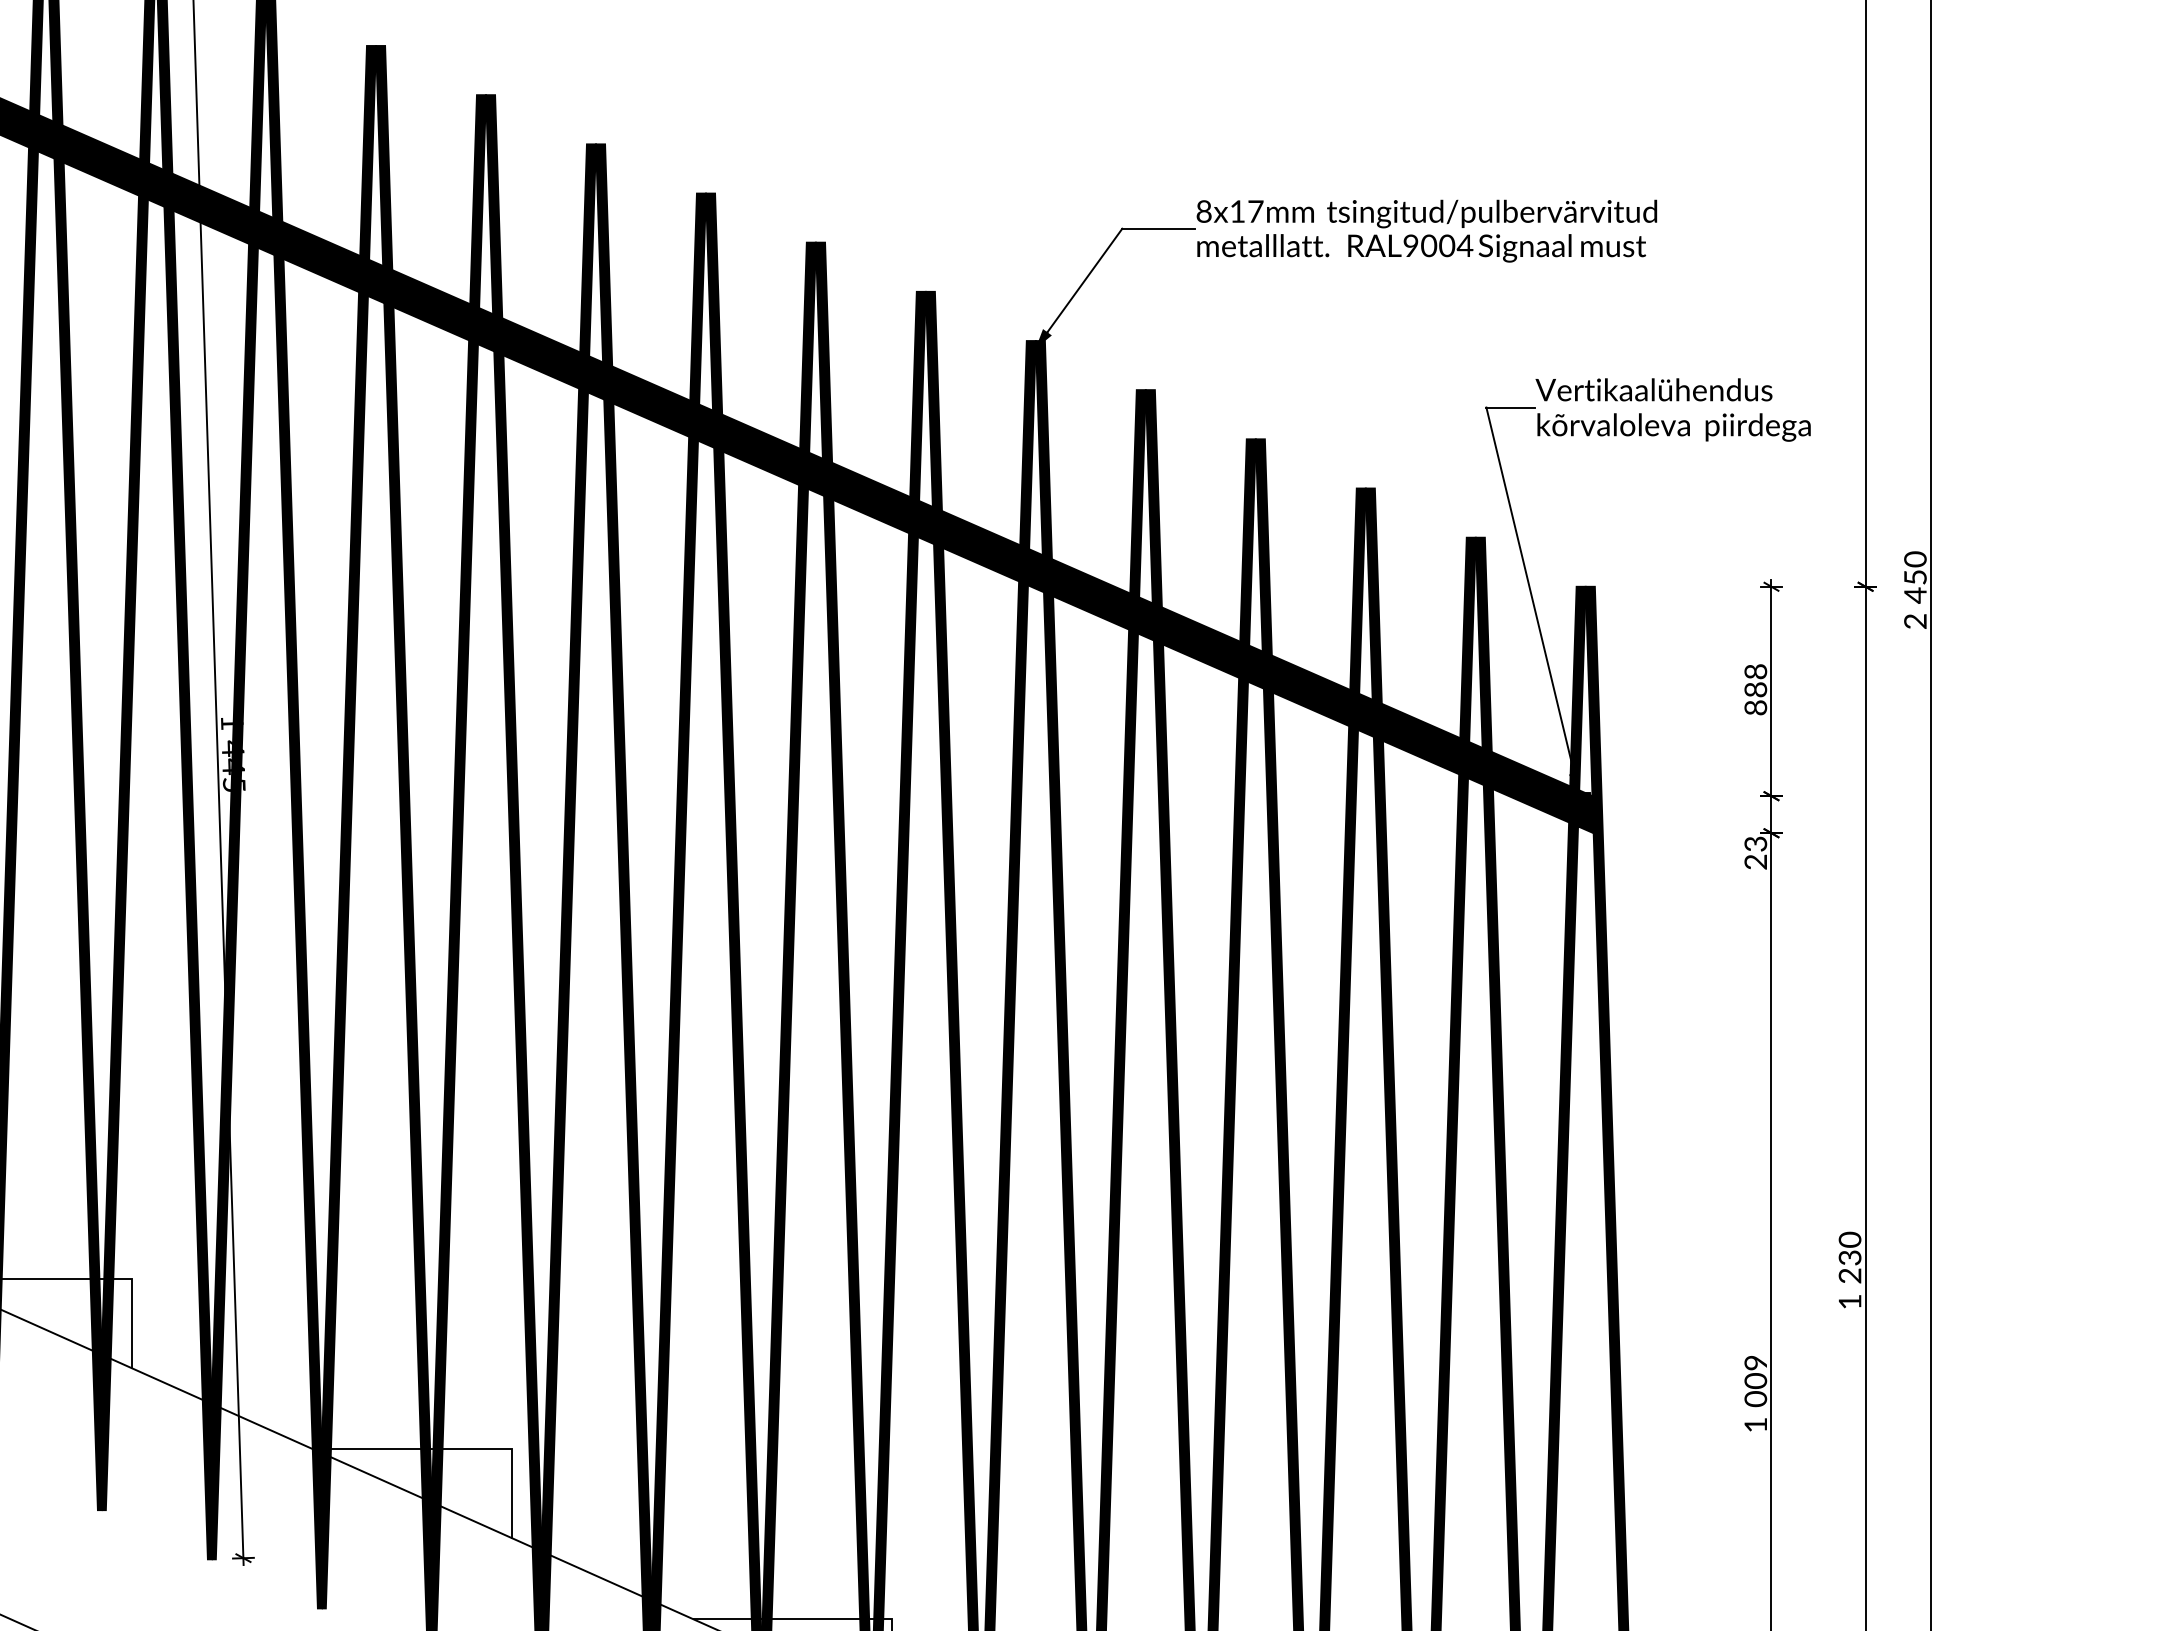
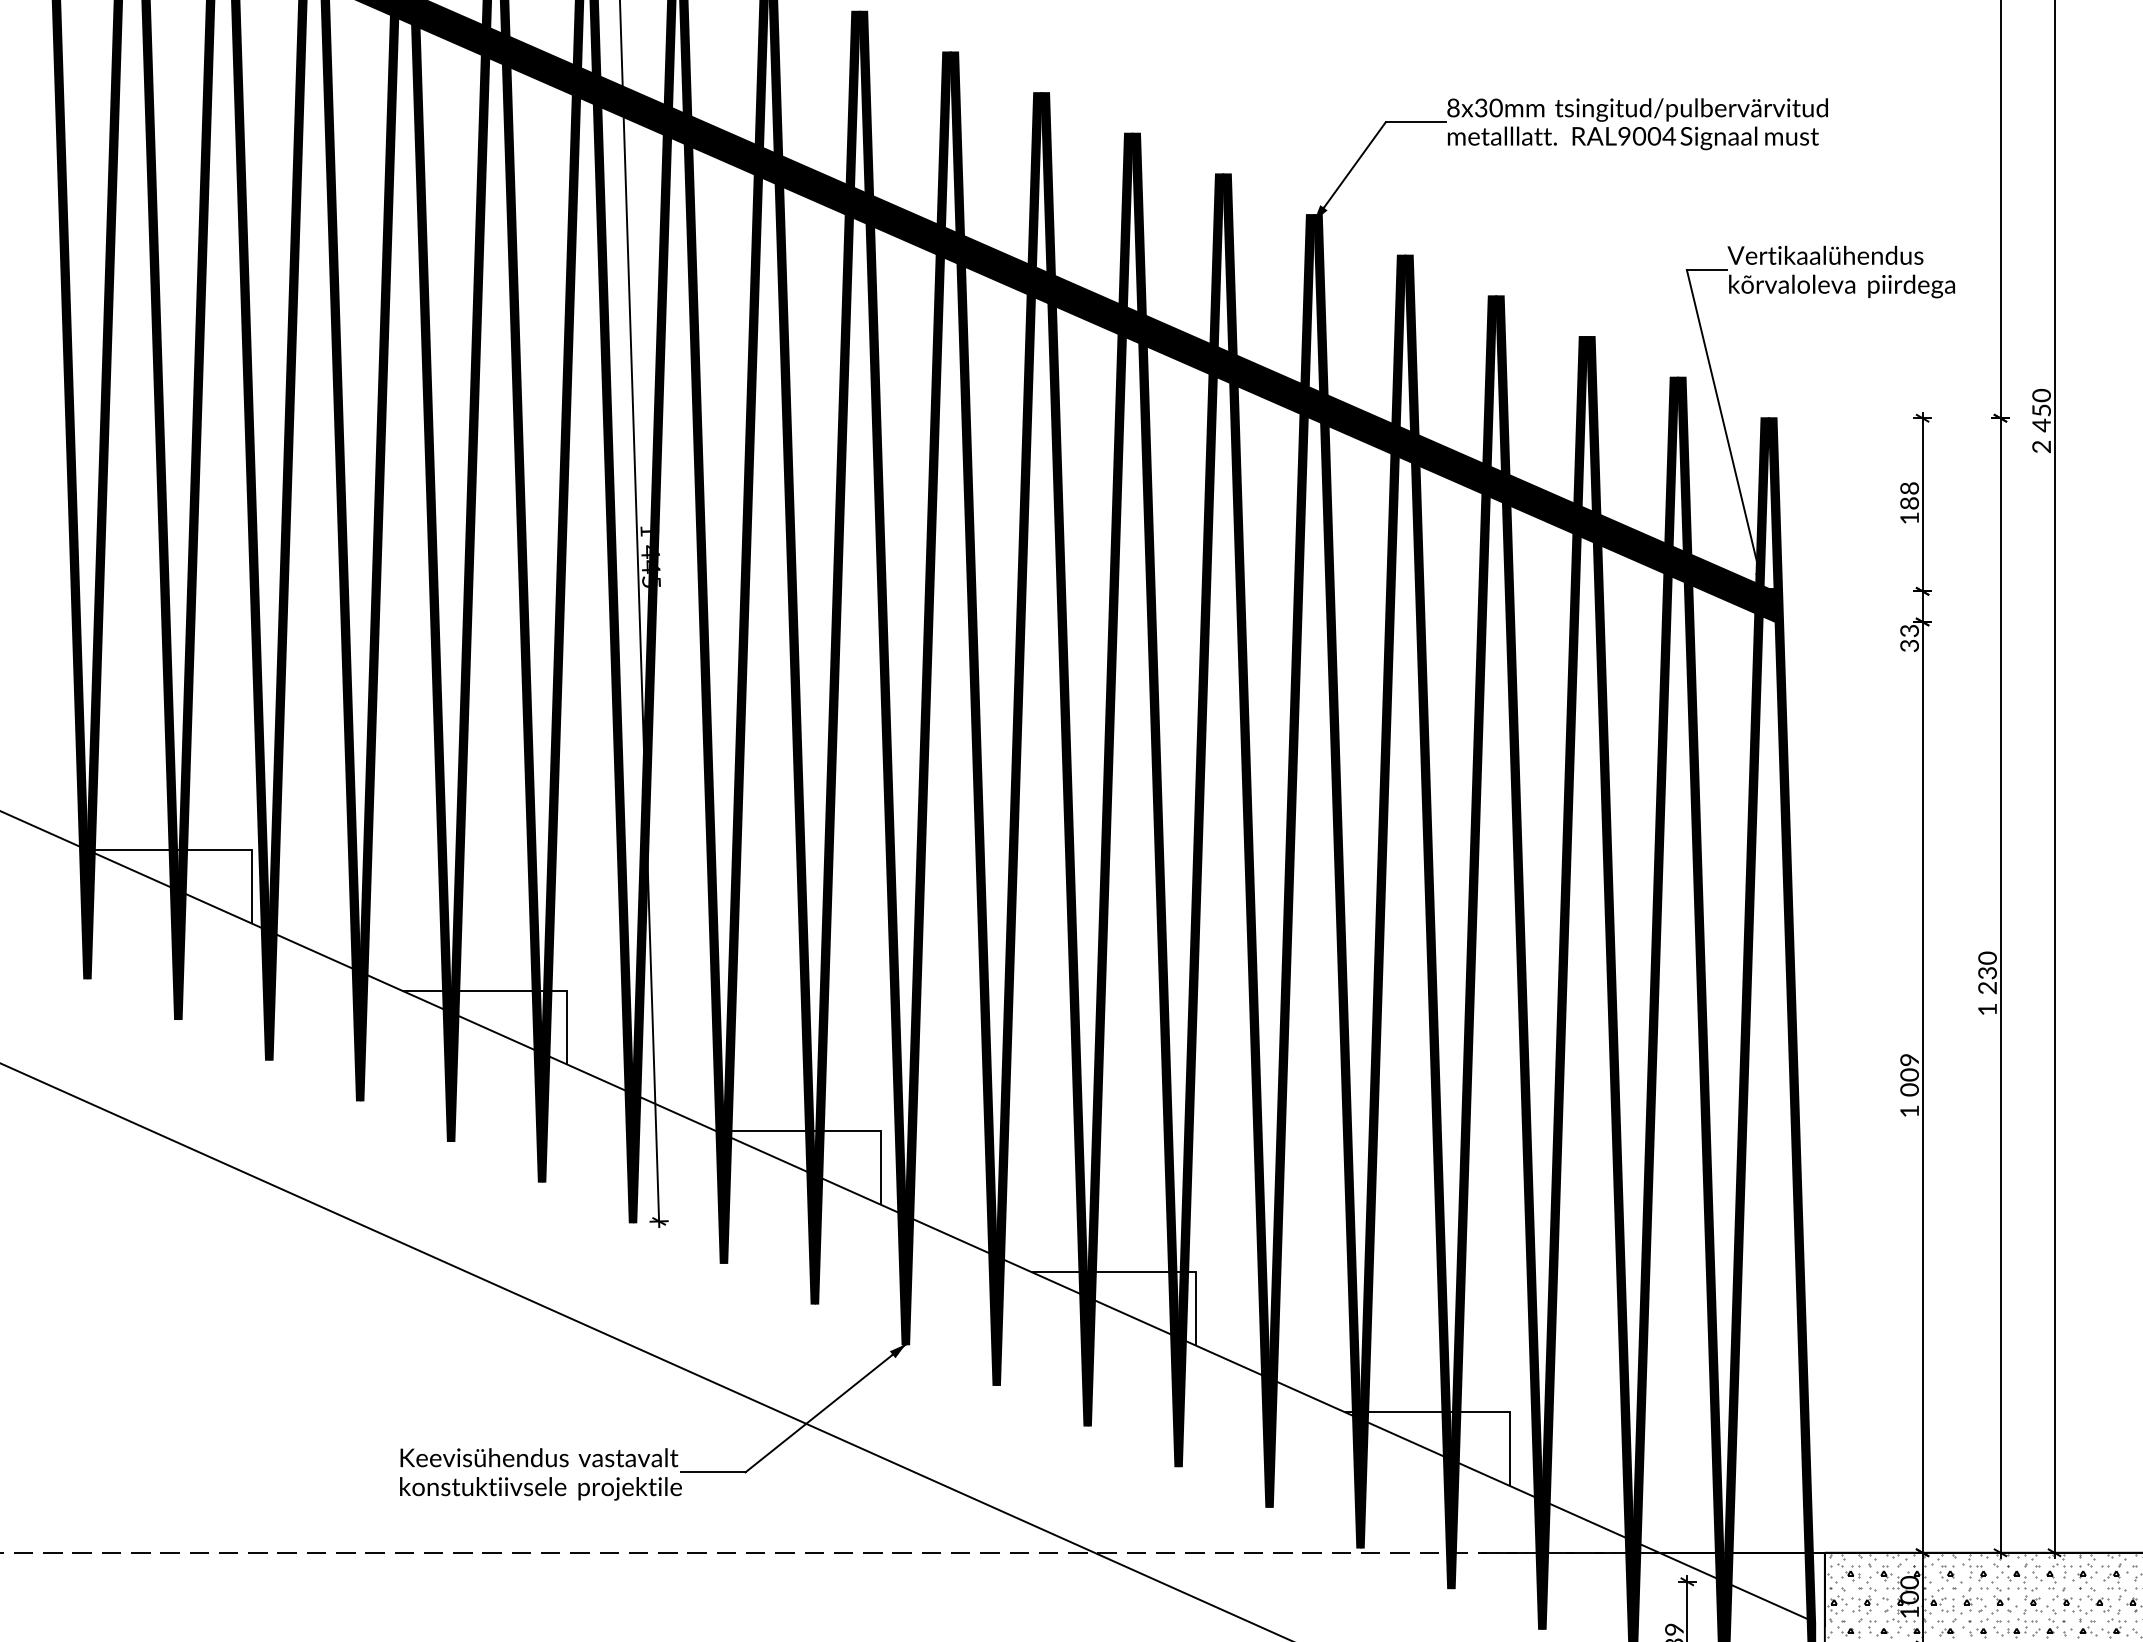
text: (1246, 210) -> (1488, 107), 8x17mm -> 8x30mm
text: (1755, 708) -> (1909, 518), 888 -> 188
text: (1759, 861) -> (1912, 645), 23 -> 33

